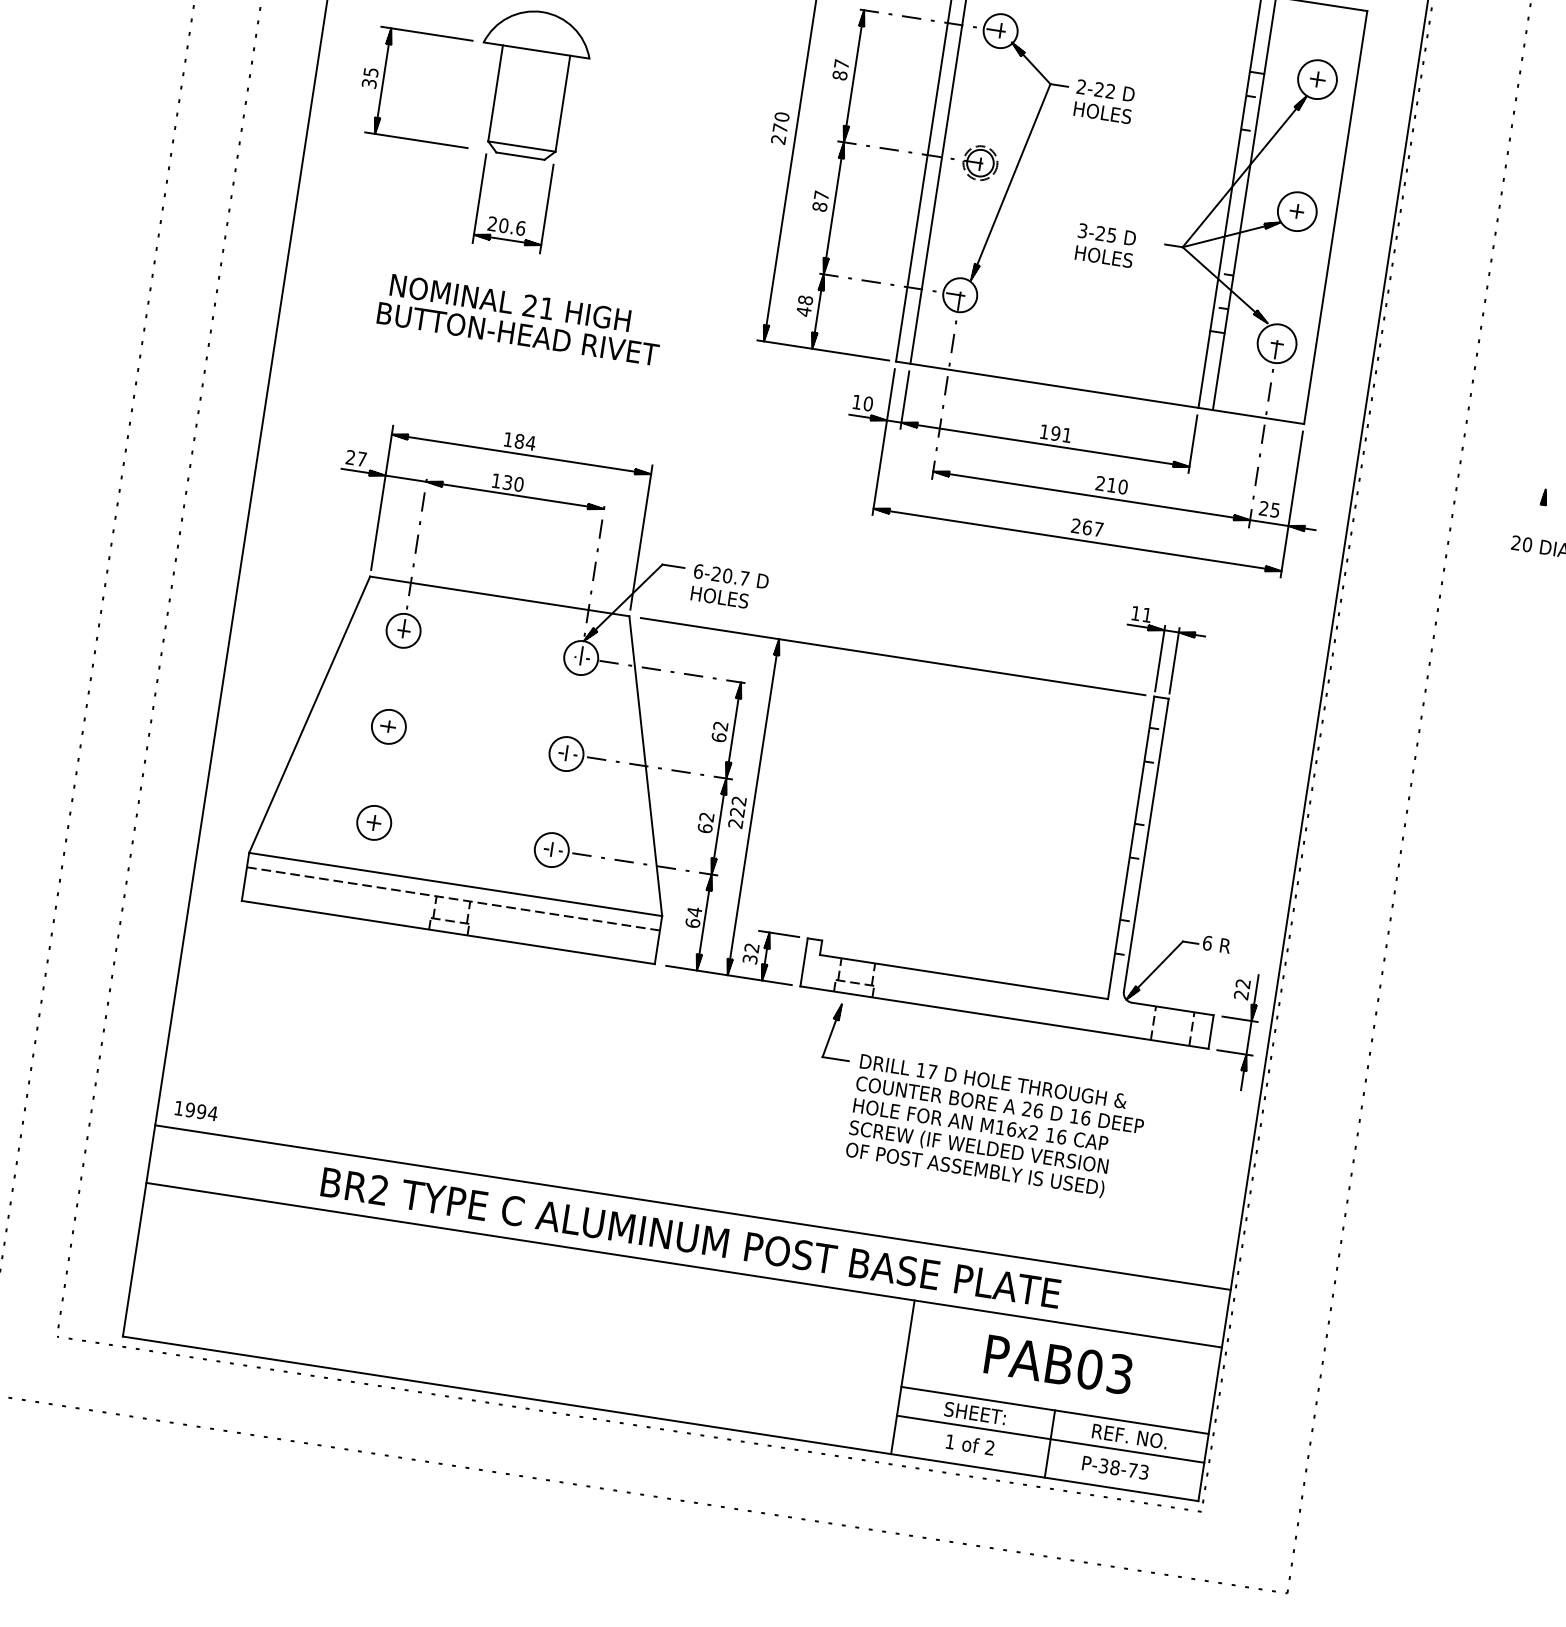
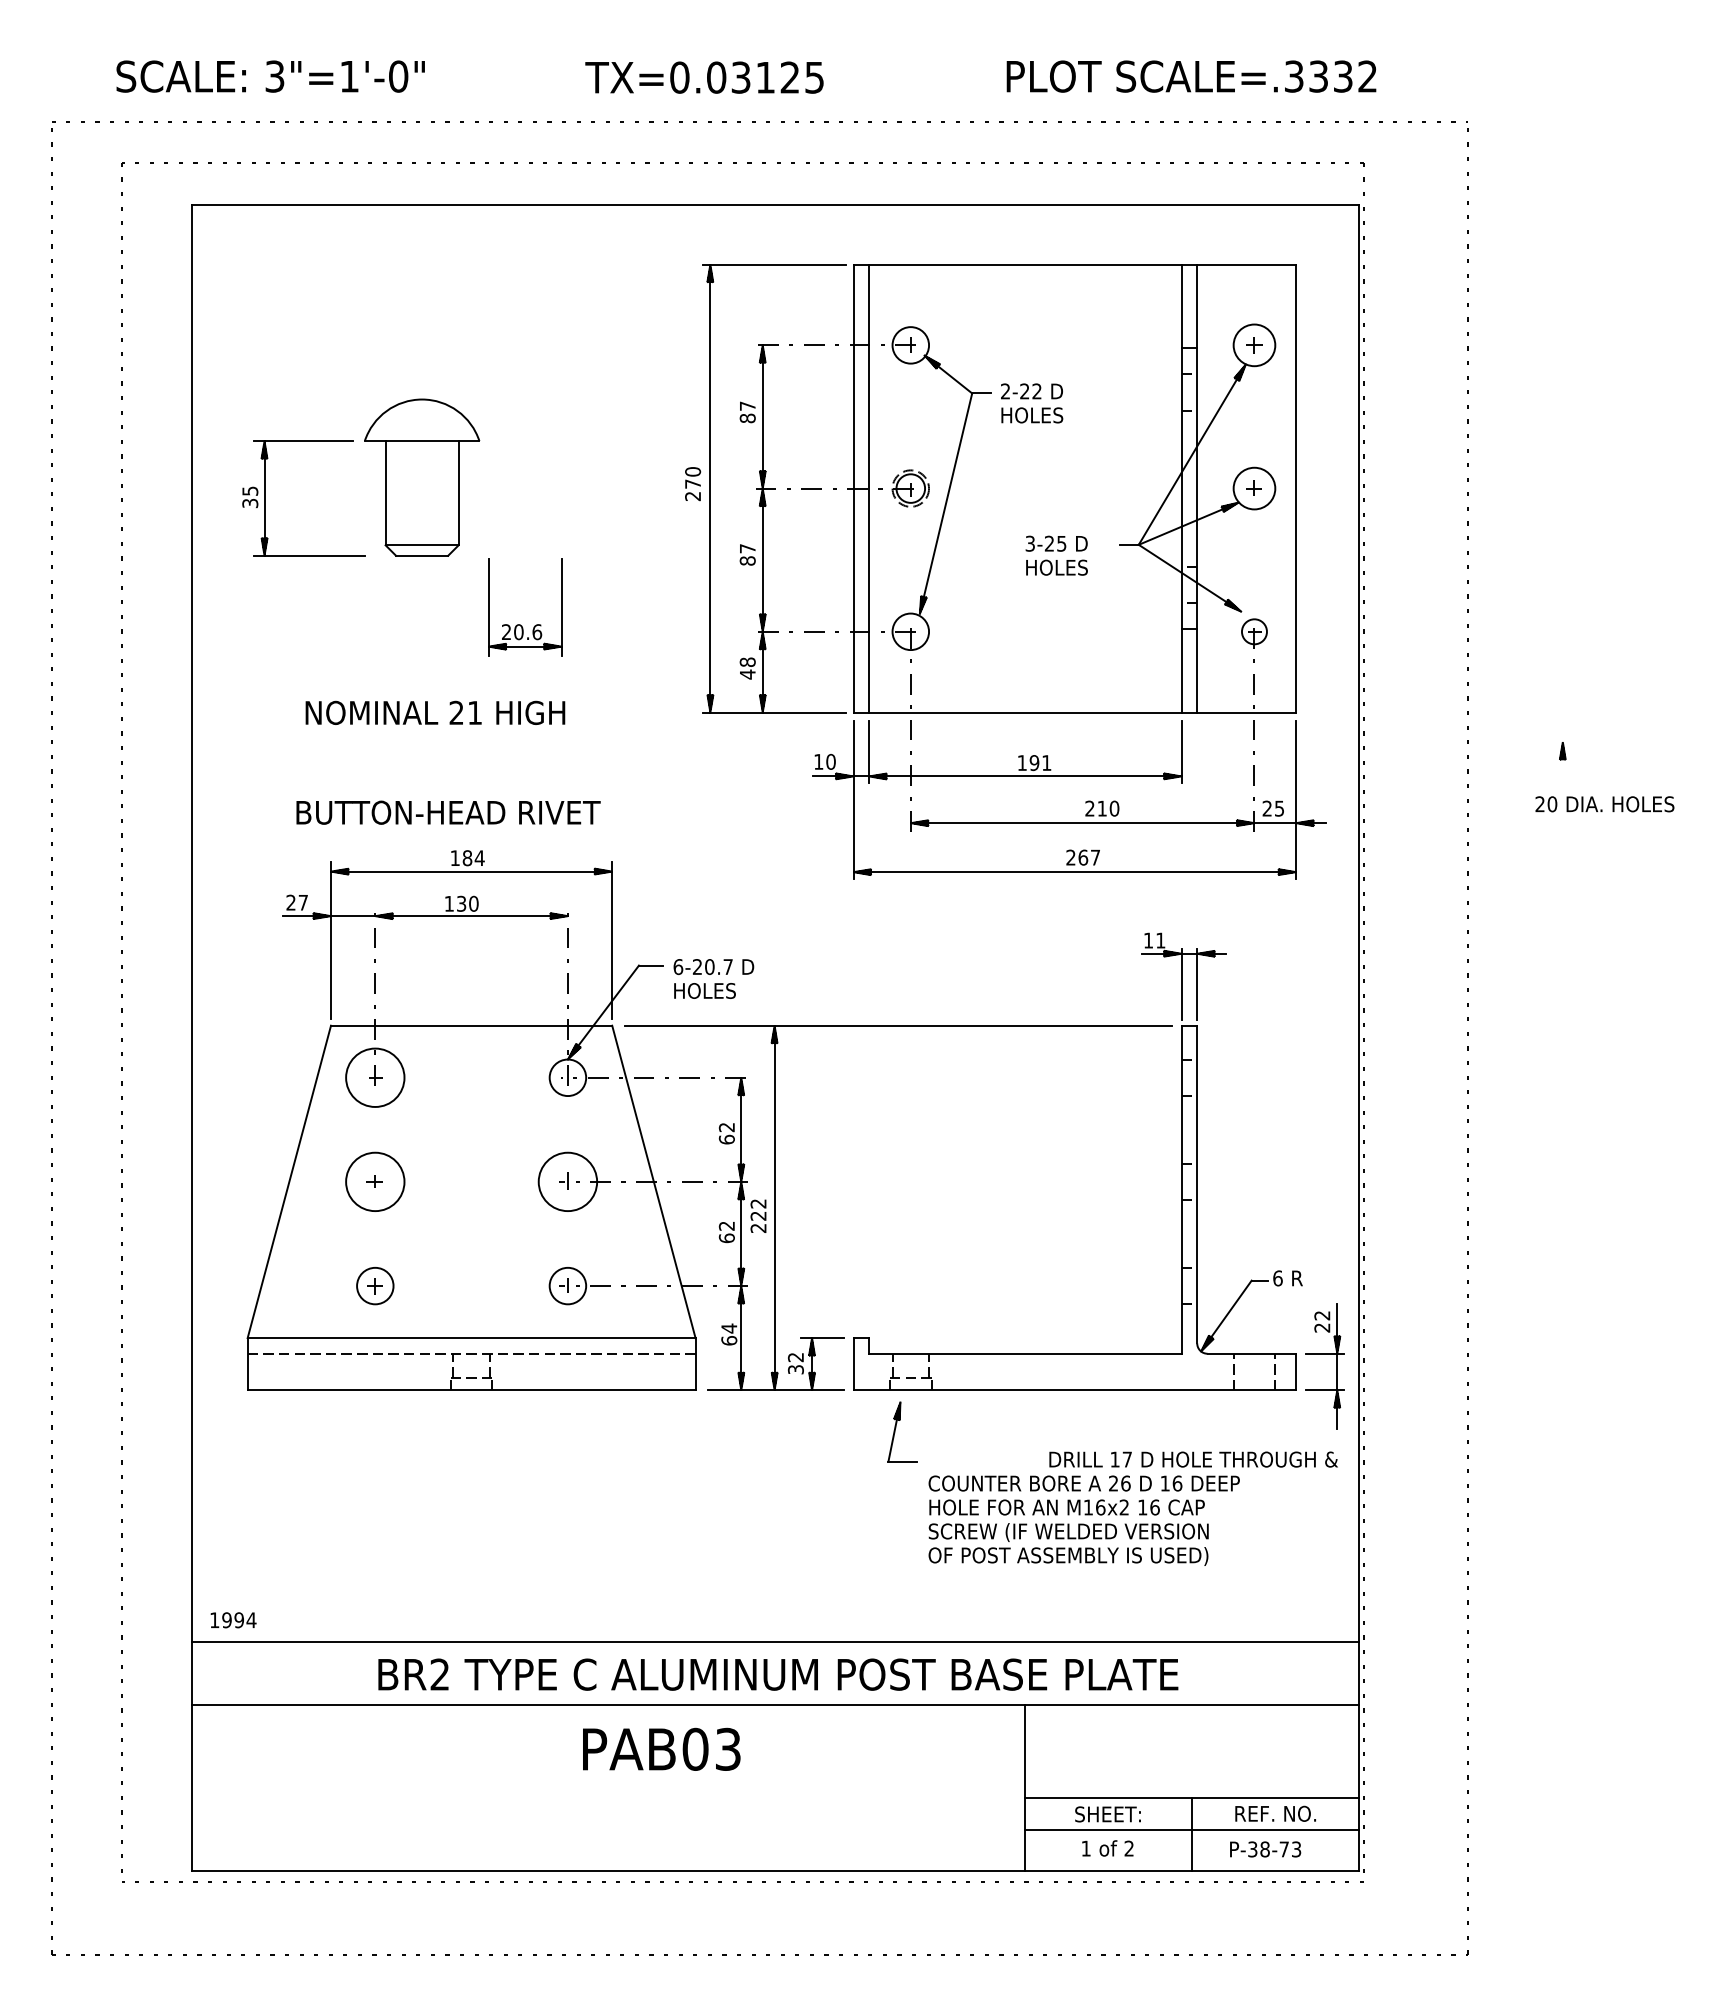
part: (506, 218) -> (520, 624), moved
text: (518, 333) -> (448, 812), moved
circle: (1277, 343) -> (1254, 631), size x0.6
circle: (403, 630) -> (375, 1077), size x1.6
circle: (389, 726) -> (375, 1181), size x1.6
circle: (566, 753) -> (567, 1181), size x1.6
text: (993, 1081) -> (1193, 1459), moved
text: (1058, 1363) -> (661, 1748), moved

